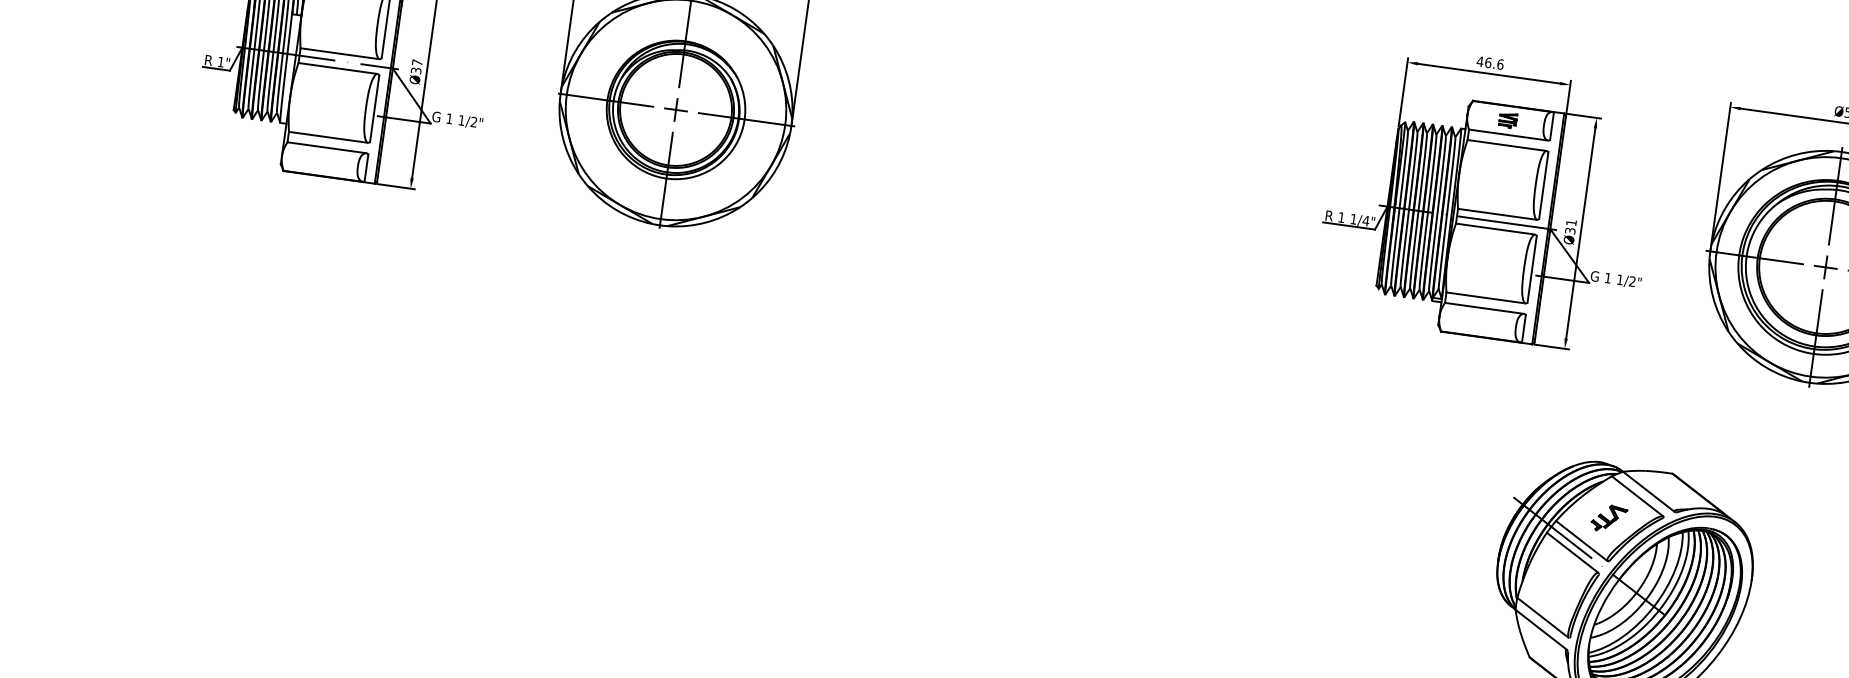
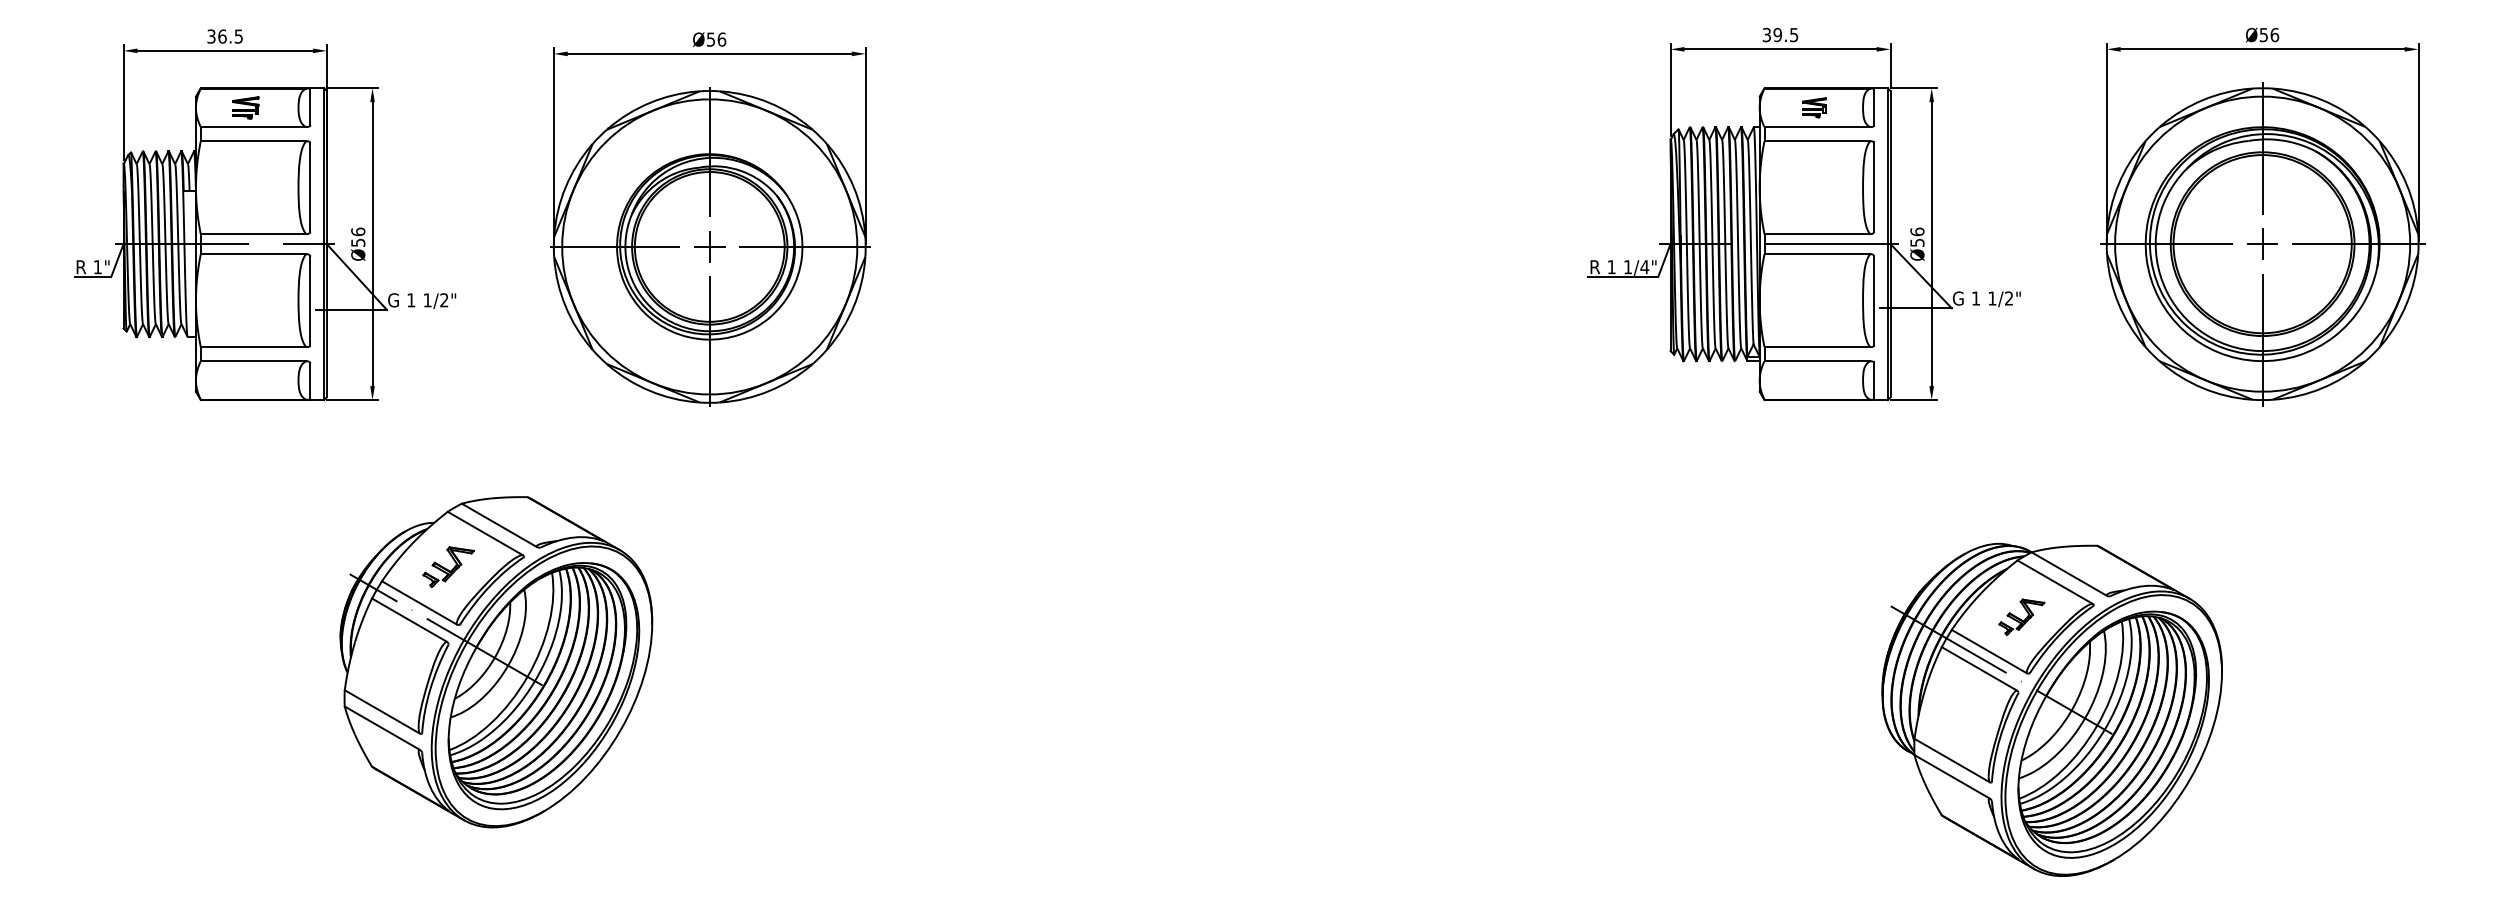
text: (1490, 62) -> (1780, 34), 46.6 -> 39.5
text: (417, 66) -> (358, 236), Ø37 -> Ø56
text: (1571, 226) -> (1917, 236), Ø31 -> Ø56
part: (475, 395) -> (496, 662), added

